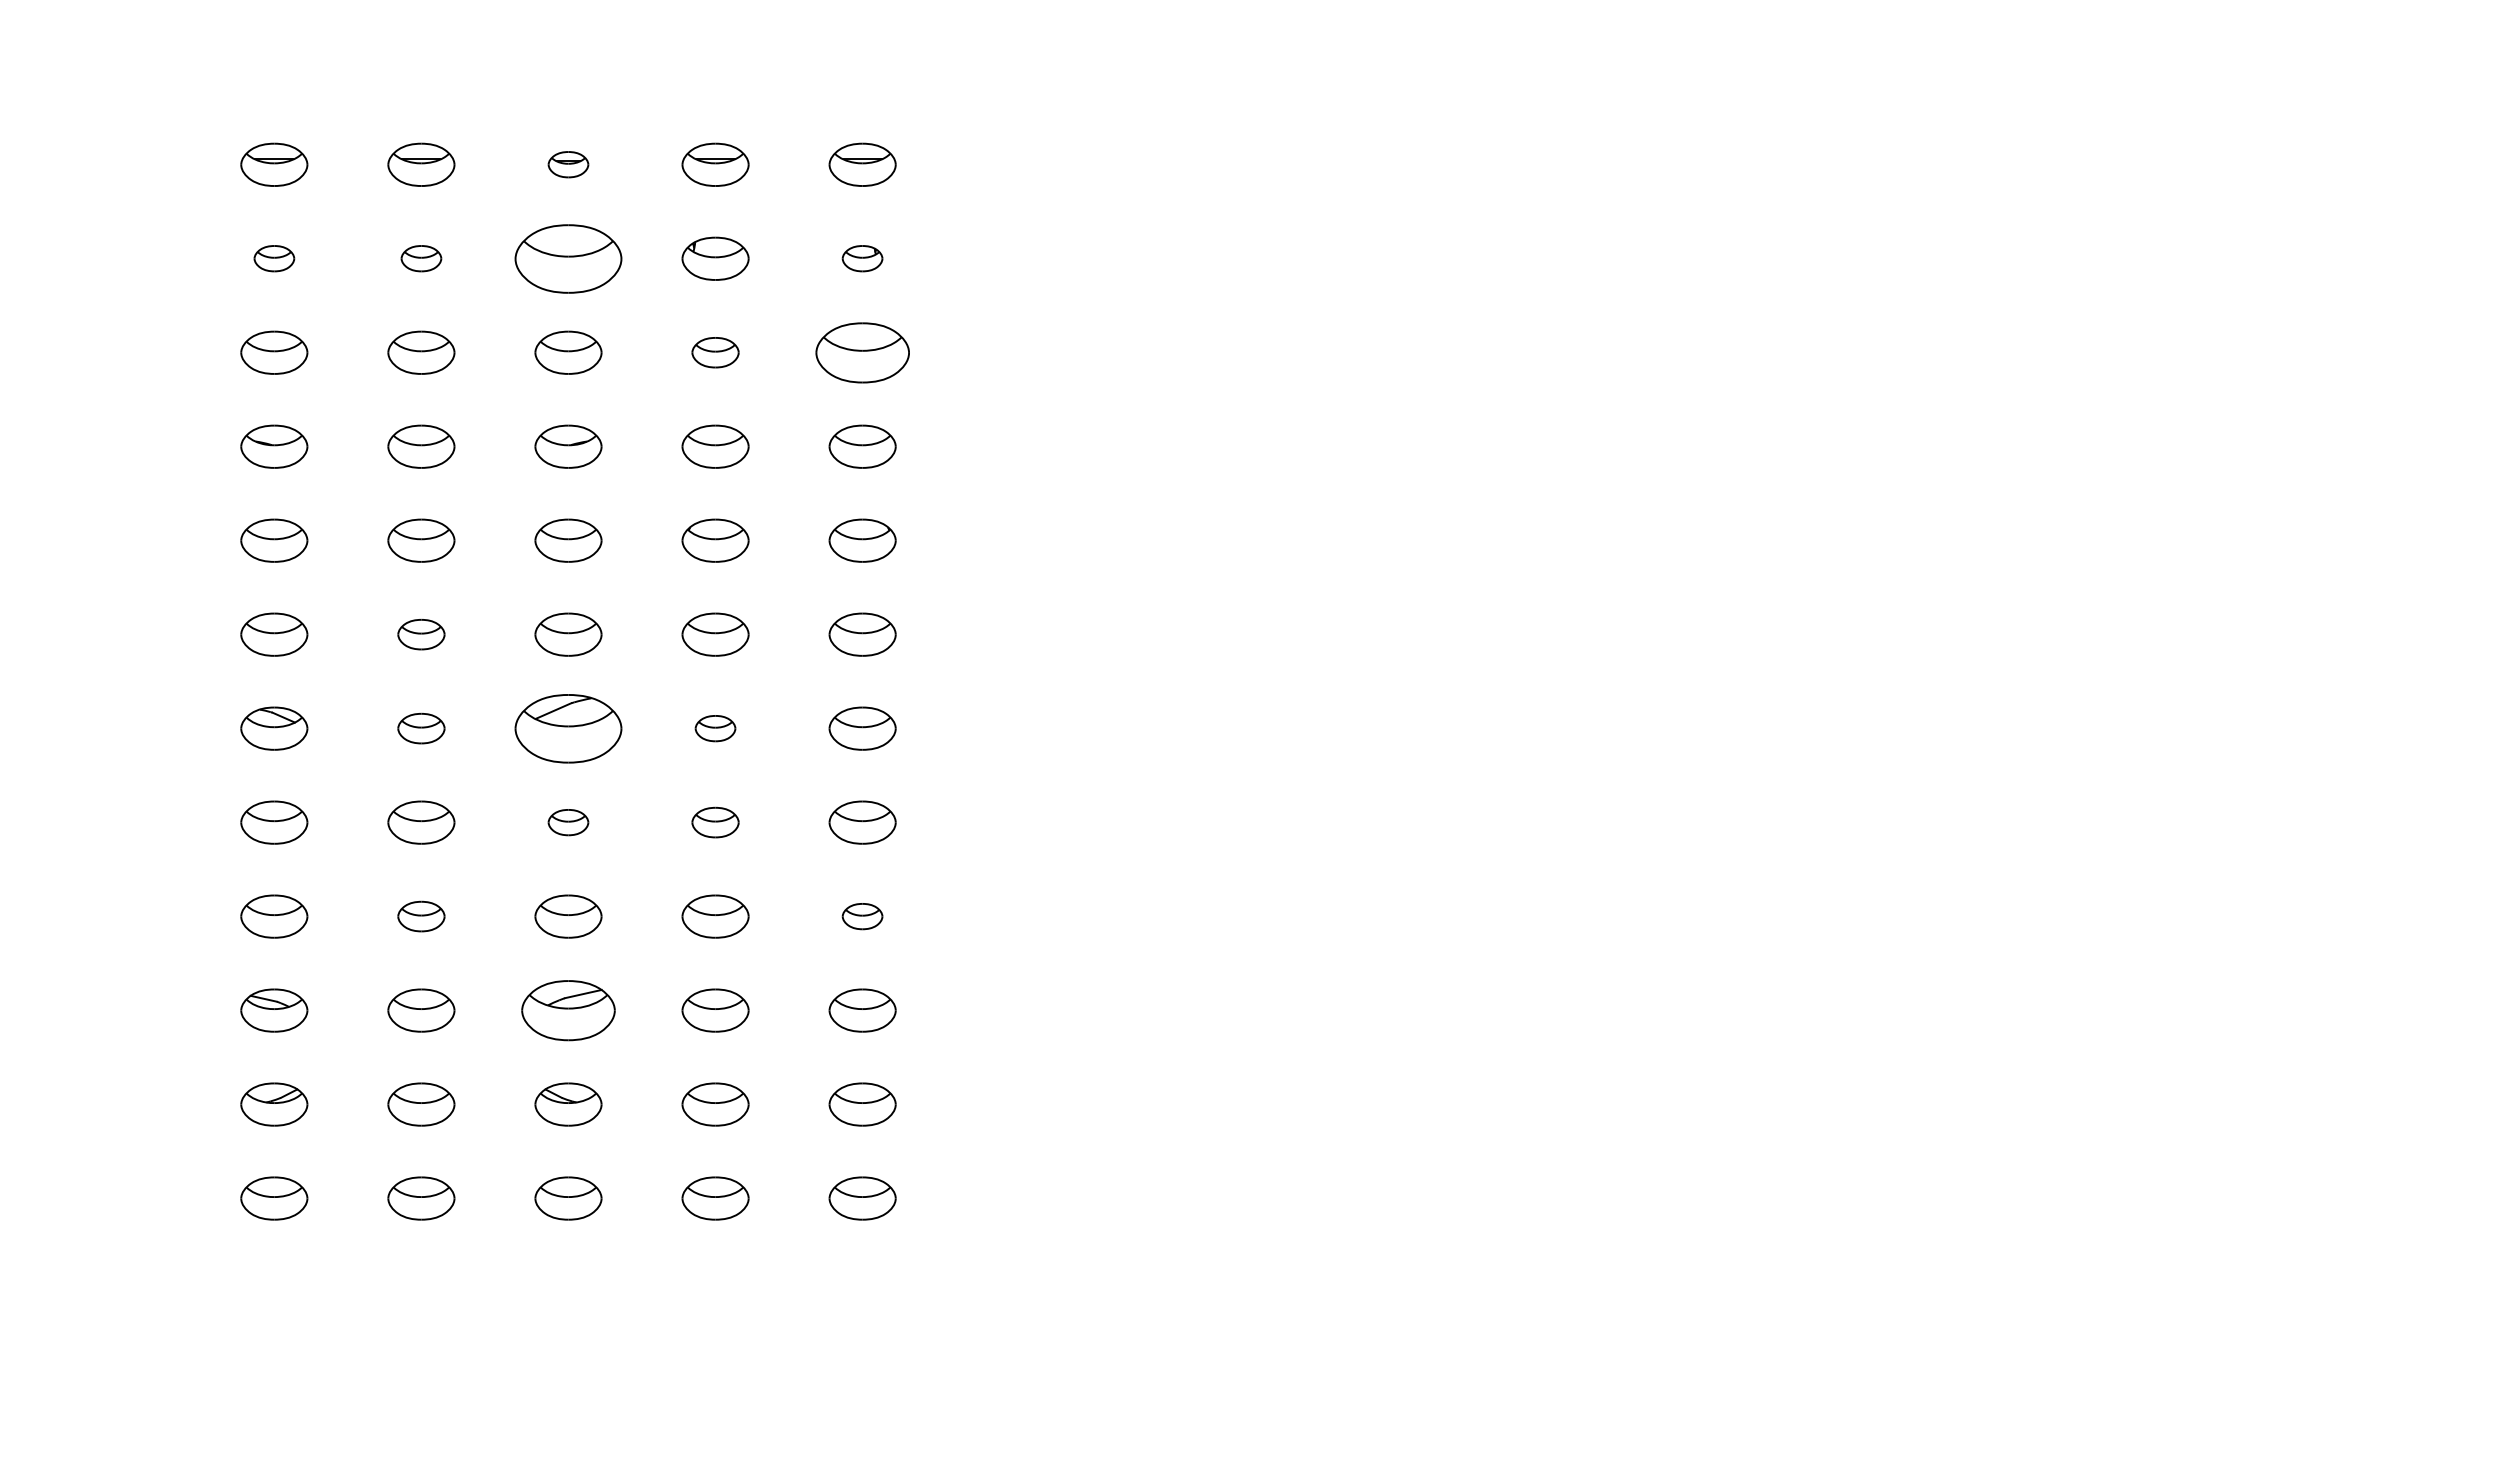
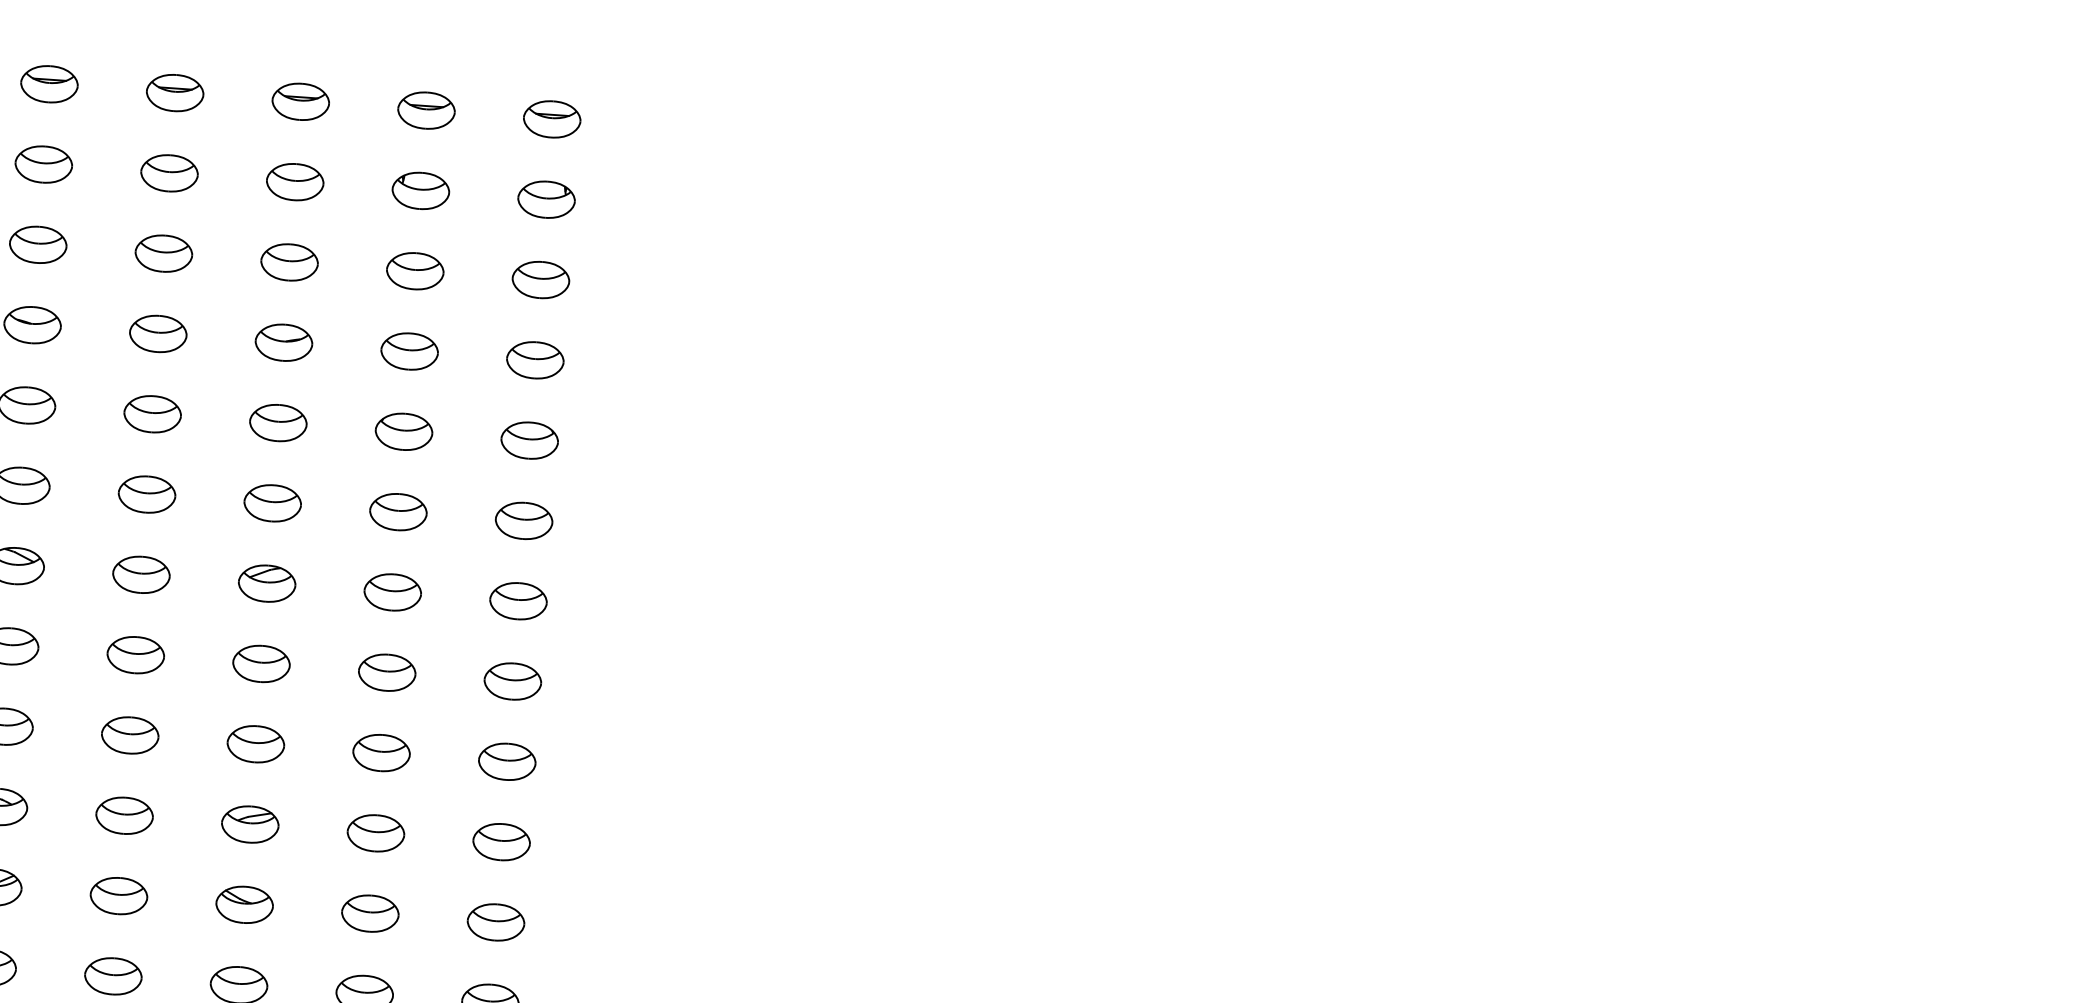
part: (568, 164) -> (300, 101), size x1.67
part: (274, 258) -> (44, 164), size x1.67
part: (421, 258) -> (169, 173), size x1.67
part: (568, 258) -> (295, 181), size x0.62
part: (862, 258) -> (546, 199), size x1.67
part: (715, 352) -> (415, 270), size x1.43
part: (862, 352) -> (540, 279), size x0.71
part: (421, 634) -> (147, 494), size x1.43
part: (421, 728) -> (141, 574), size x1.43
part: (568, 728) -> (267, 583), size x0.62
part: (715, 728) -> (392, 592), size x1.67
part: (568, 822) -> (261, 663), size x1.67
part: (715, 822) -> (387, 672), size x1.43
part: (421, 916) -> (130, 735), size x1.43
part: (862, 916) -> (507, 761), size x1.67
part: (568, 1010) -> (250, 824), size x0.71

